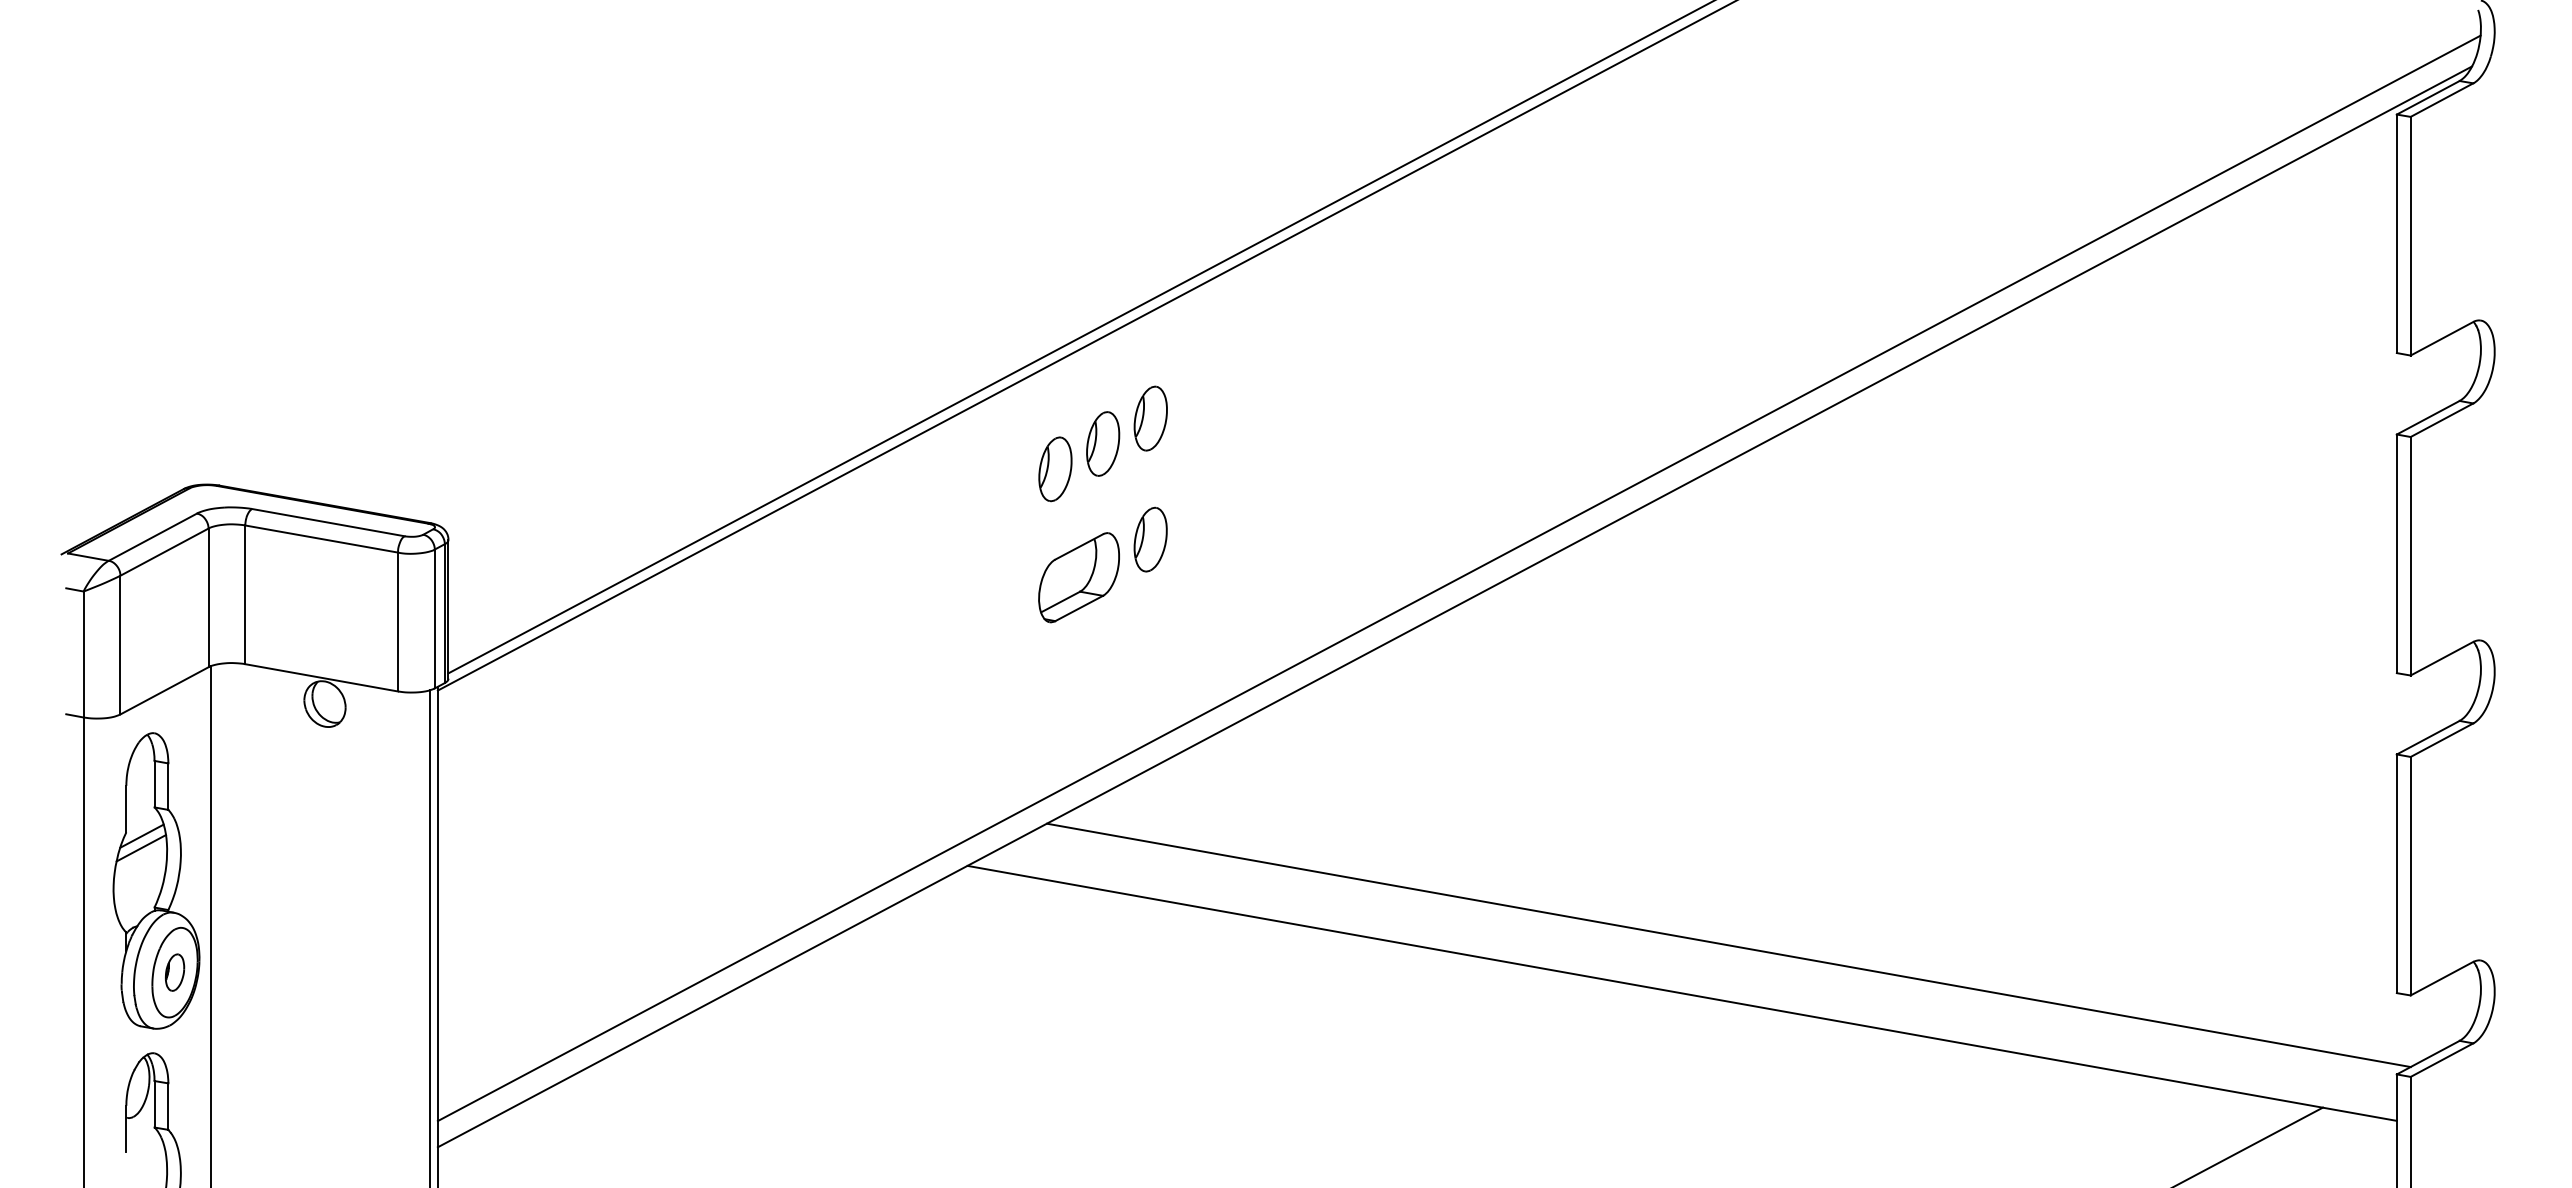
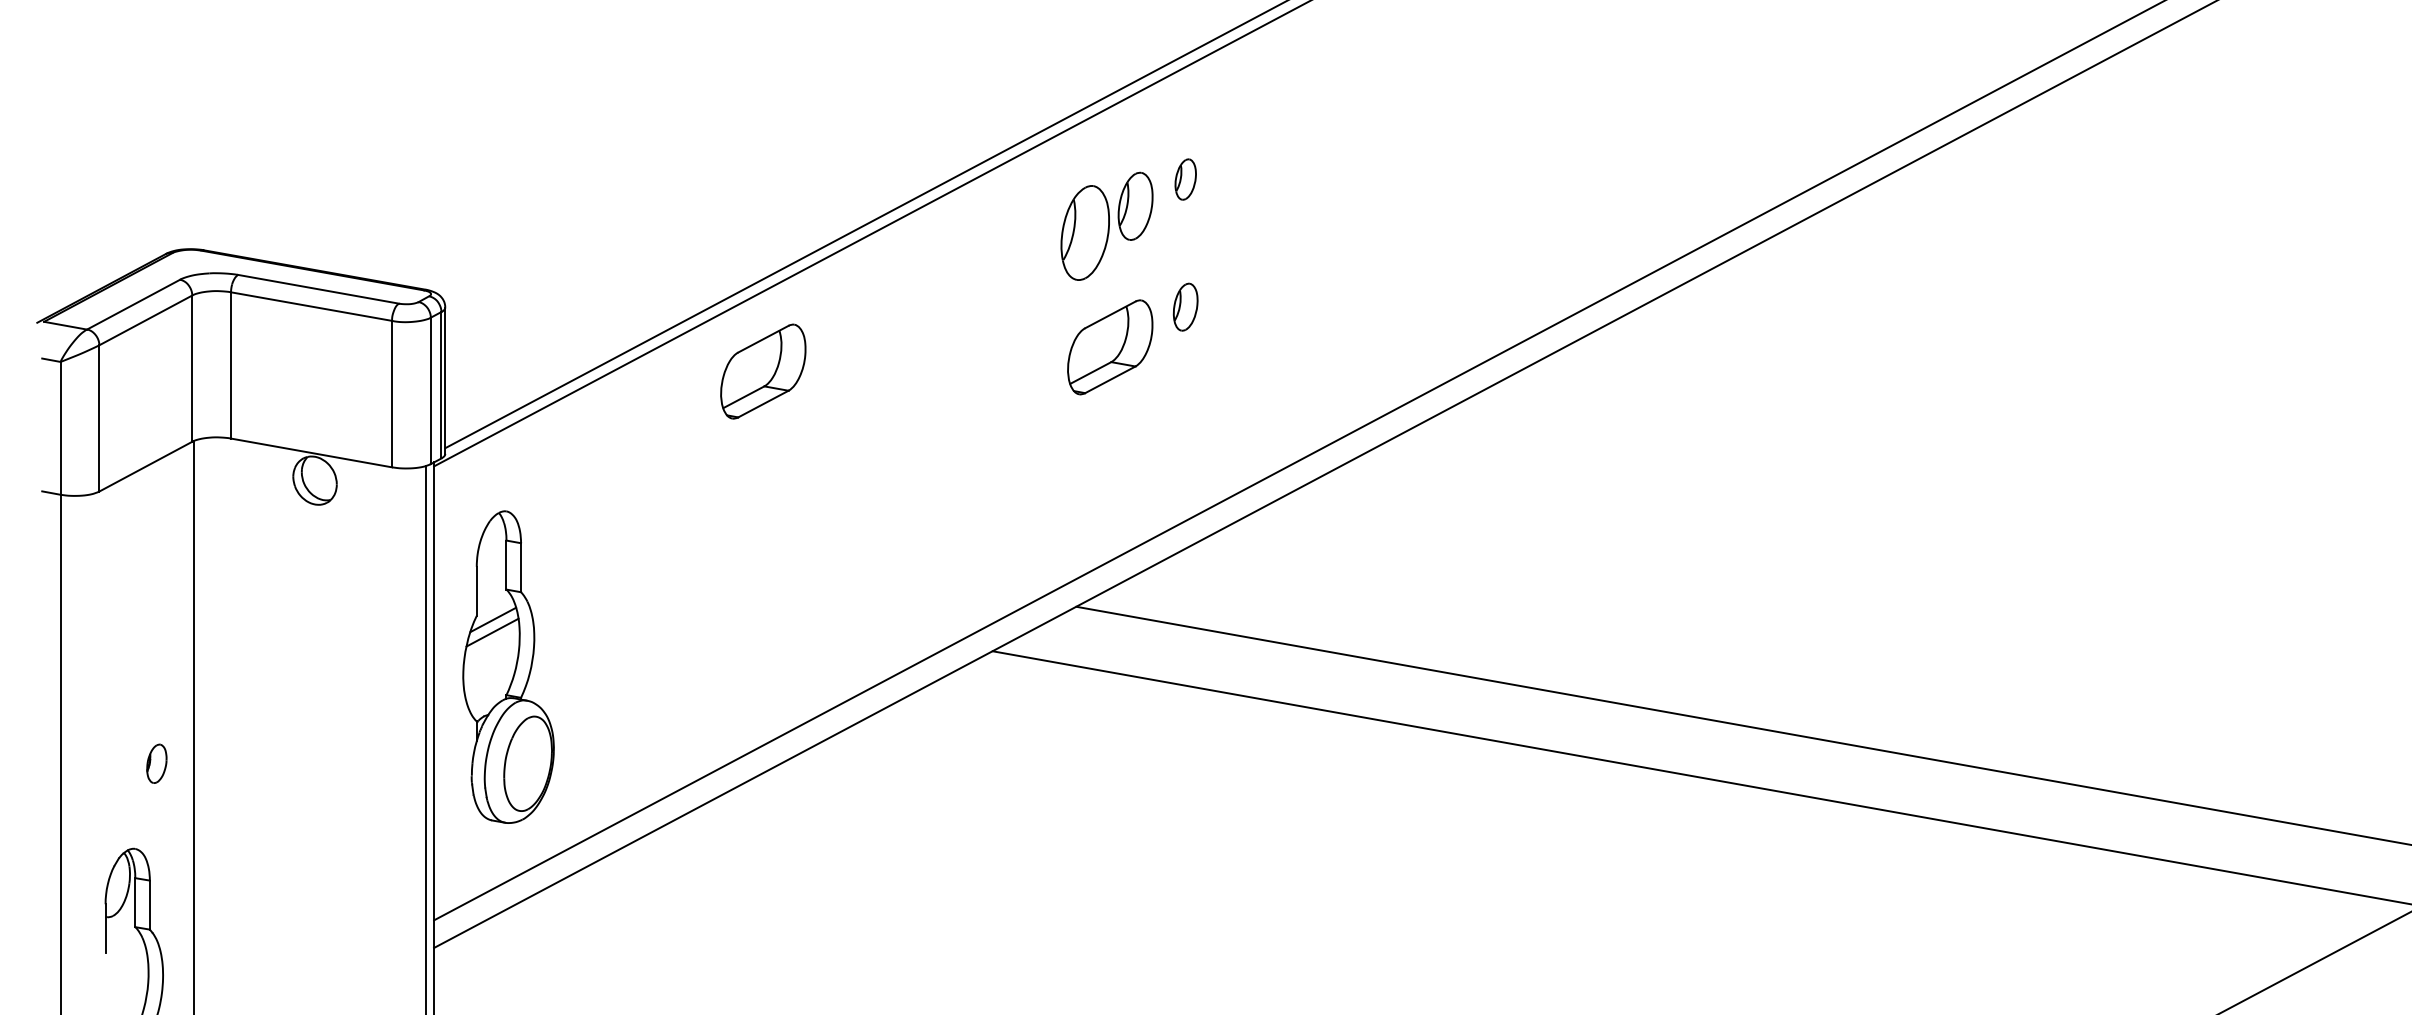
part: (1150, 418) -> (1185, 179), size x0.6
part: (1055, 469) -> (1085, 233), size x1.4
part: (1150, 539) -> (1185, 307), size x0.7
part: (749, 600) -> (762, 371), added
part: (156, 880) -> (508, 666), moved

